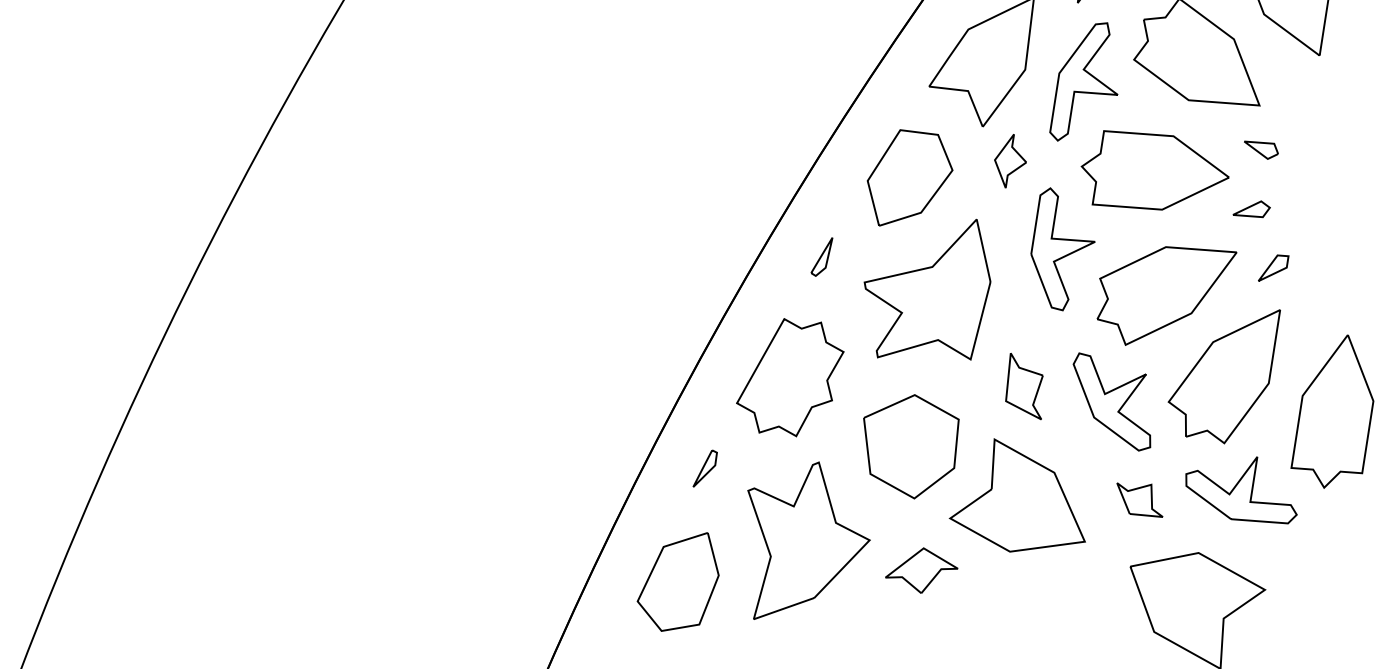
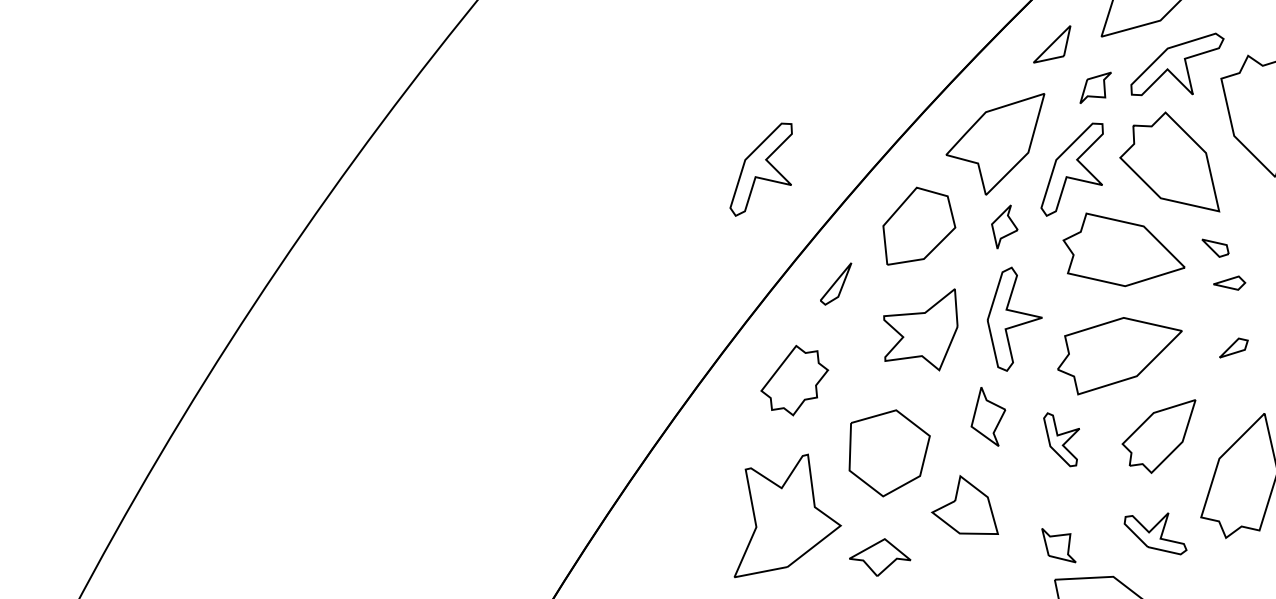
part: (713, 135) -> (760, 169), added
part: (1251, 210) -> (1229, 282), moved
part: (1062, 247) -> (1014, 318), moved
part: (821, 256) -> (835, 283), size x1.4
part: (1272, 266) -> (1233, 347), moved
part: (929, 296) -> (920, 329), size x0.7
part: (790, 377) -> (794, 380), size x0.7
part: (1227, 380) -> (1158, 436), size x0.7
part: (1113, 400) -> (1061, 439), size x0.6
part: (705, 468) -> (712, 445), removed
part: (1011, 493) -> (964, 504), size x0.6
part: (1240, 494) -> (1155, 533), size x0.7
part: (1139, 500) -> (1058, 545), moved
part: (677, 582) -> (675, 537), removed

